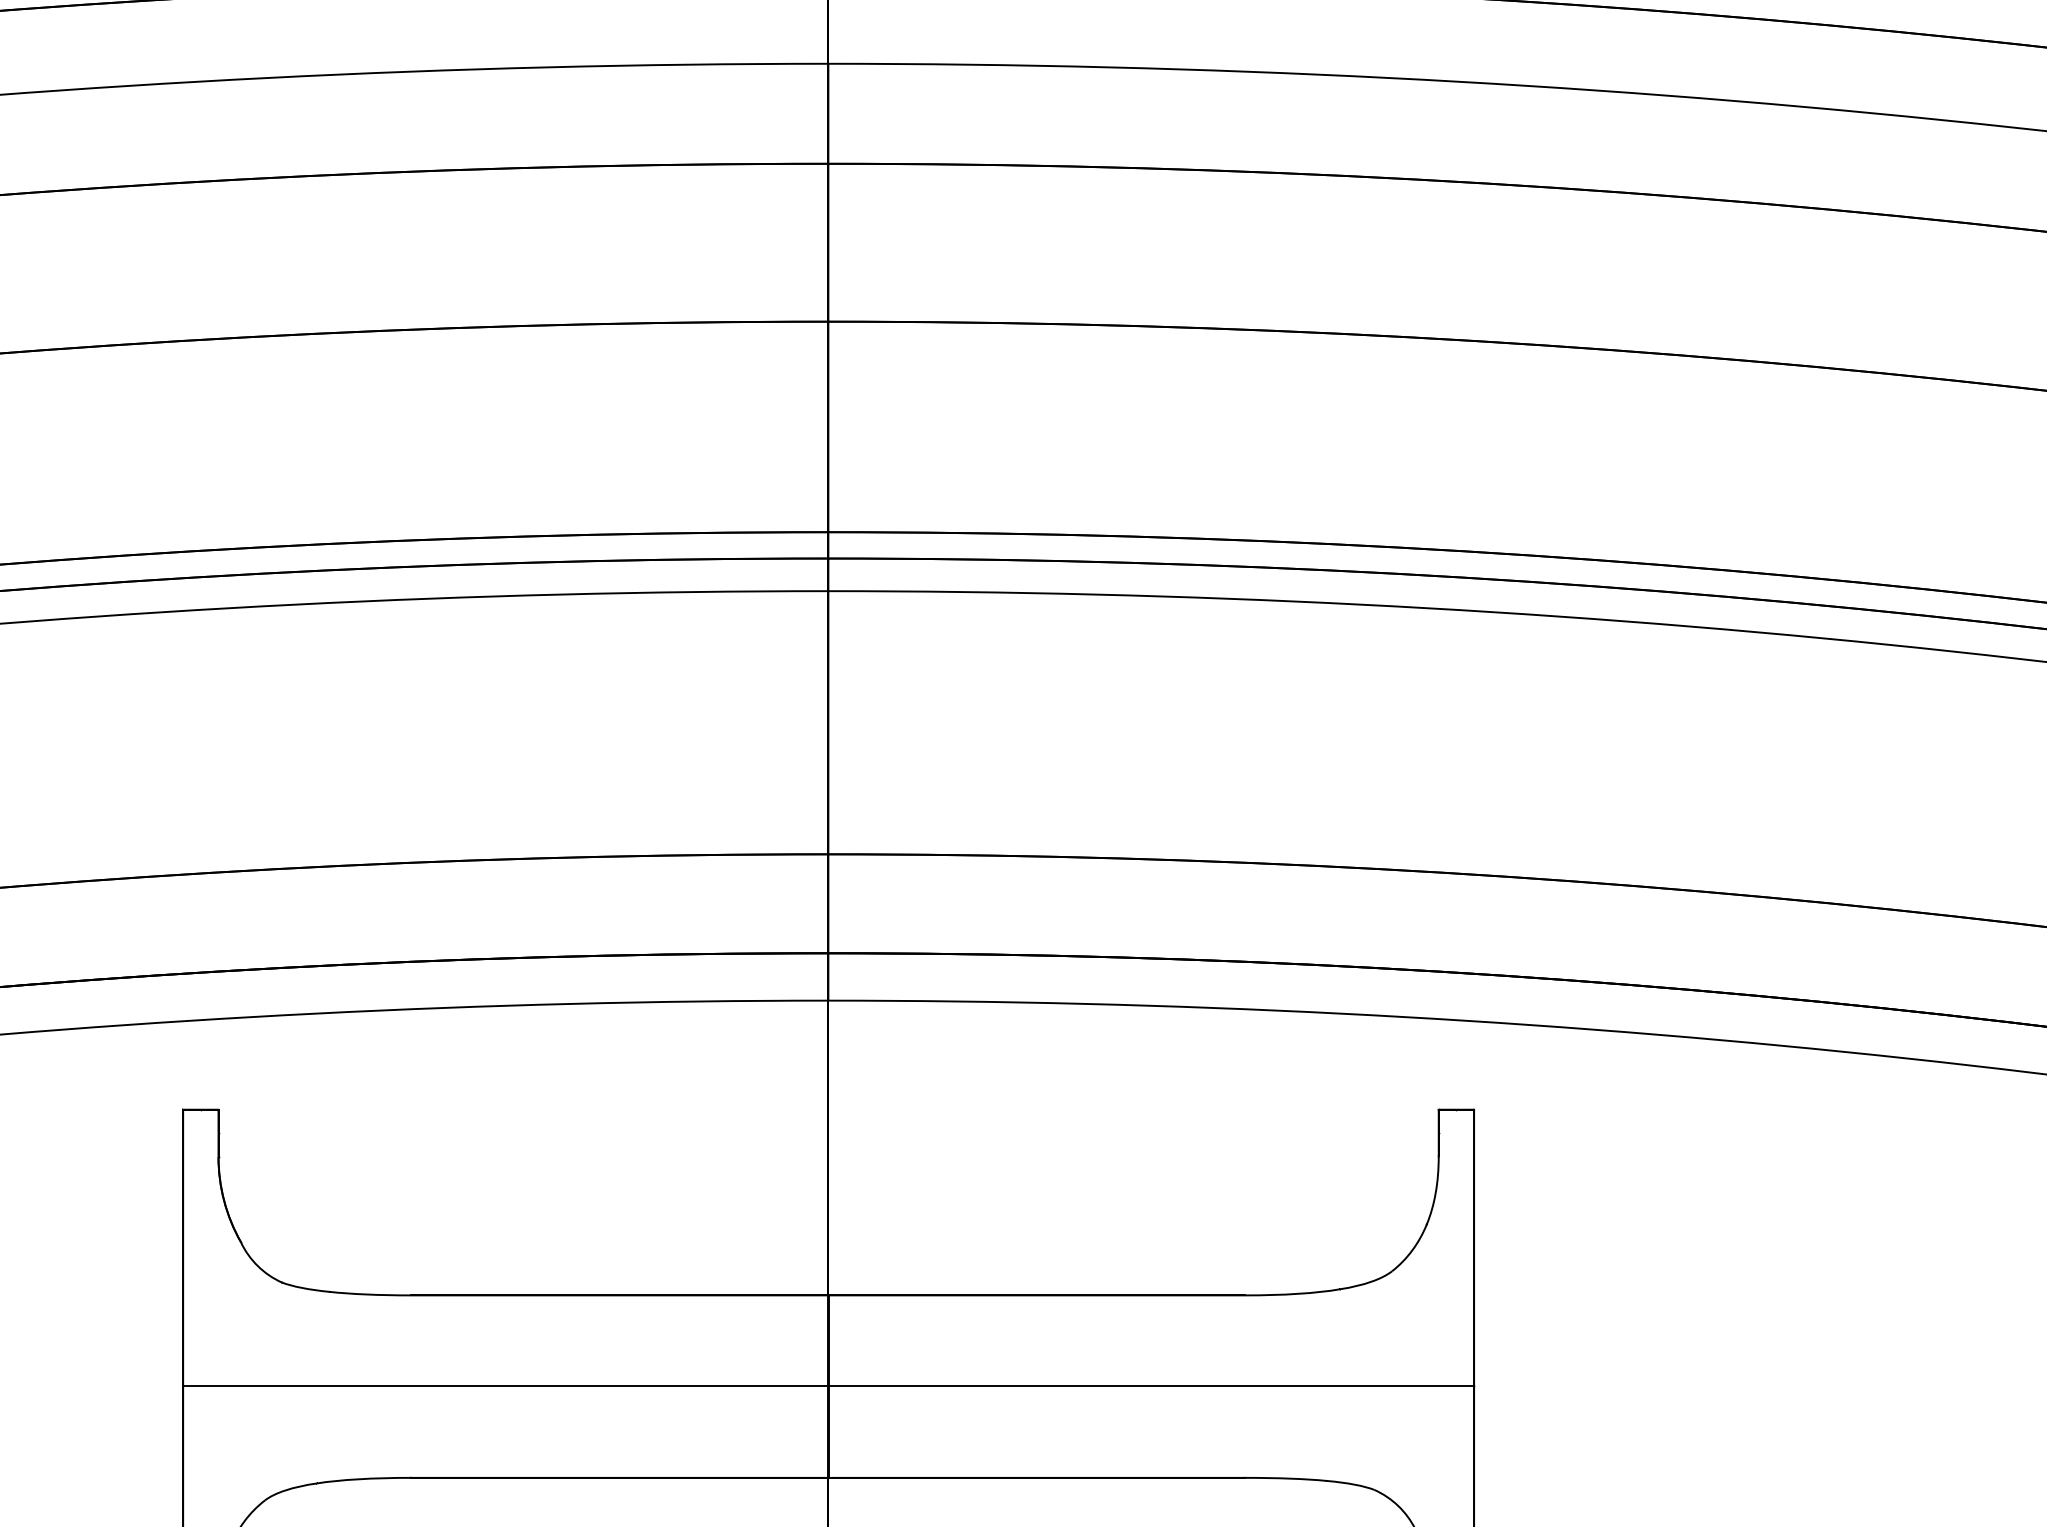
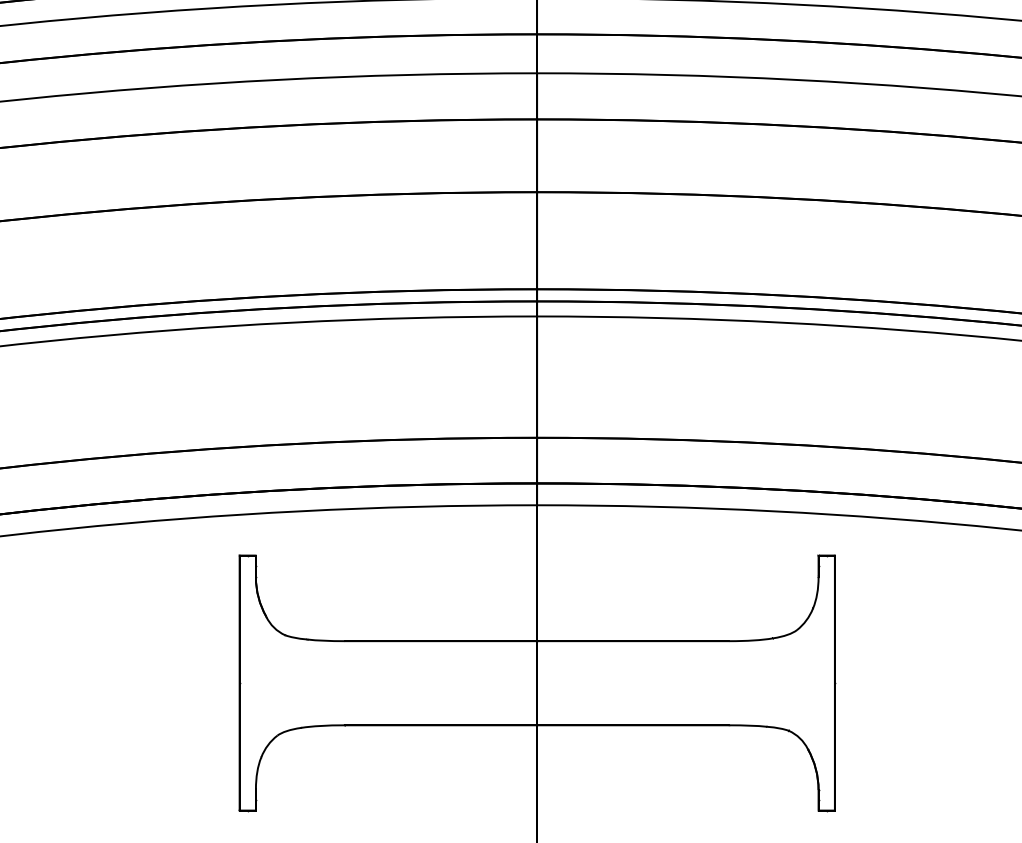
line: (826, 1387) -> (536, 683), removed

